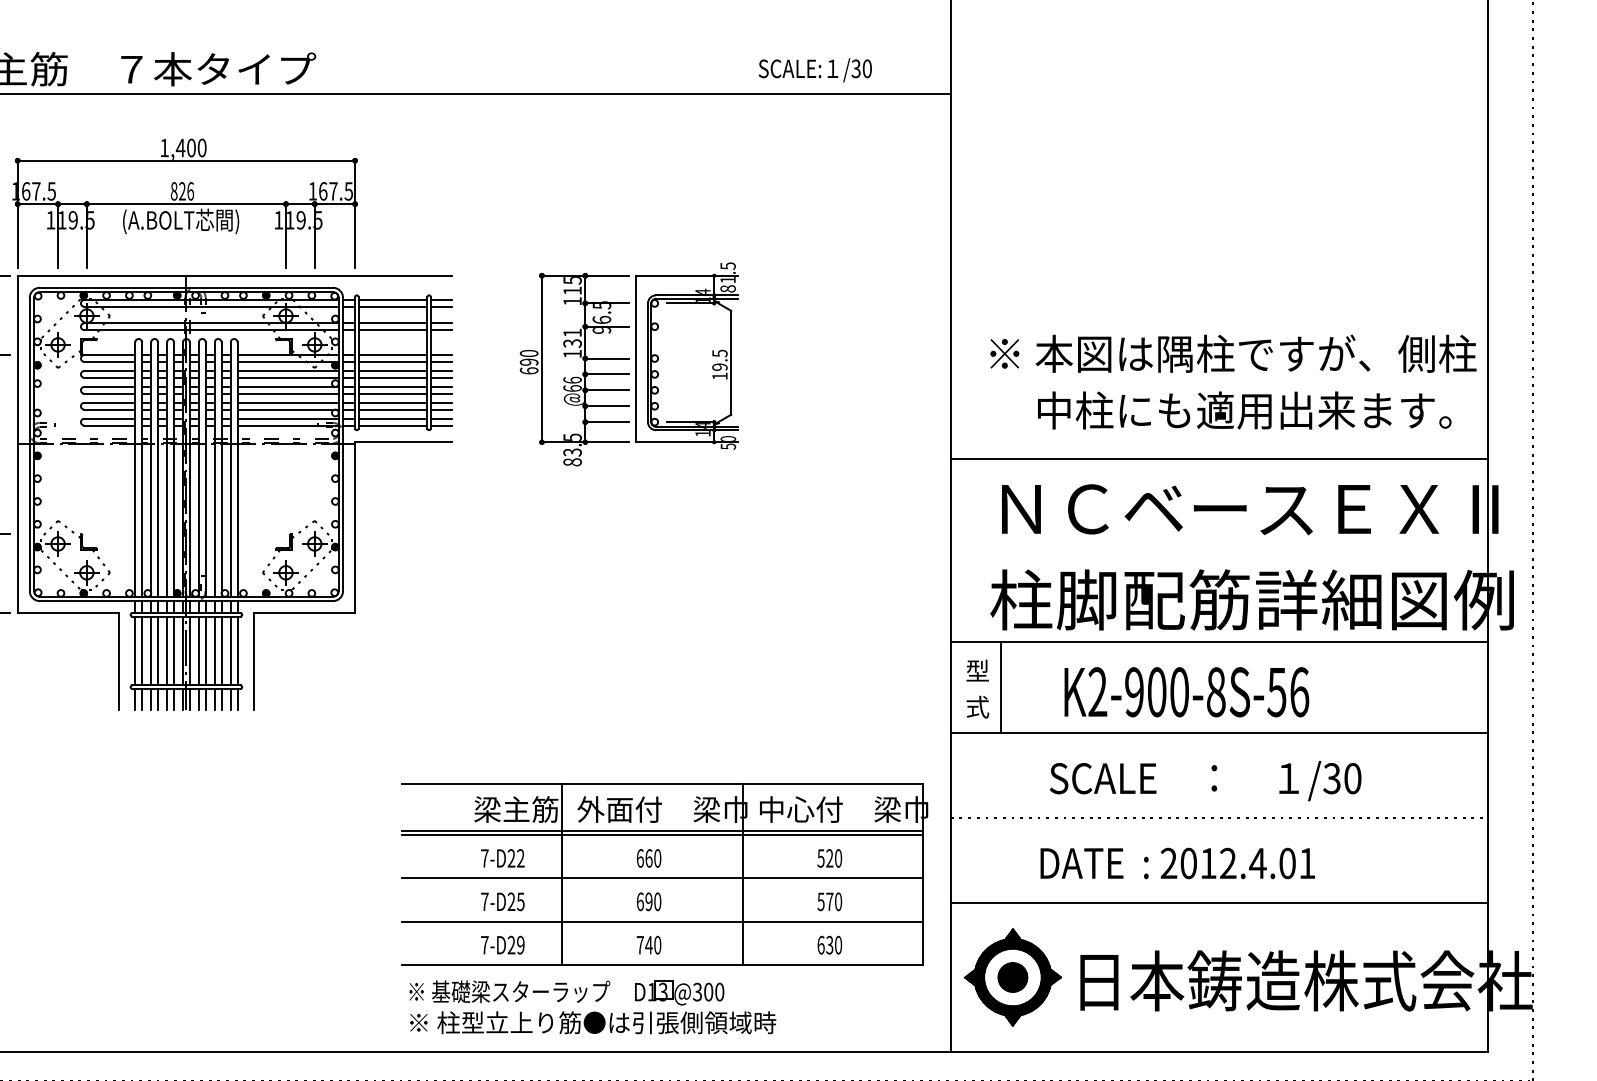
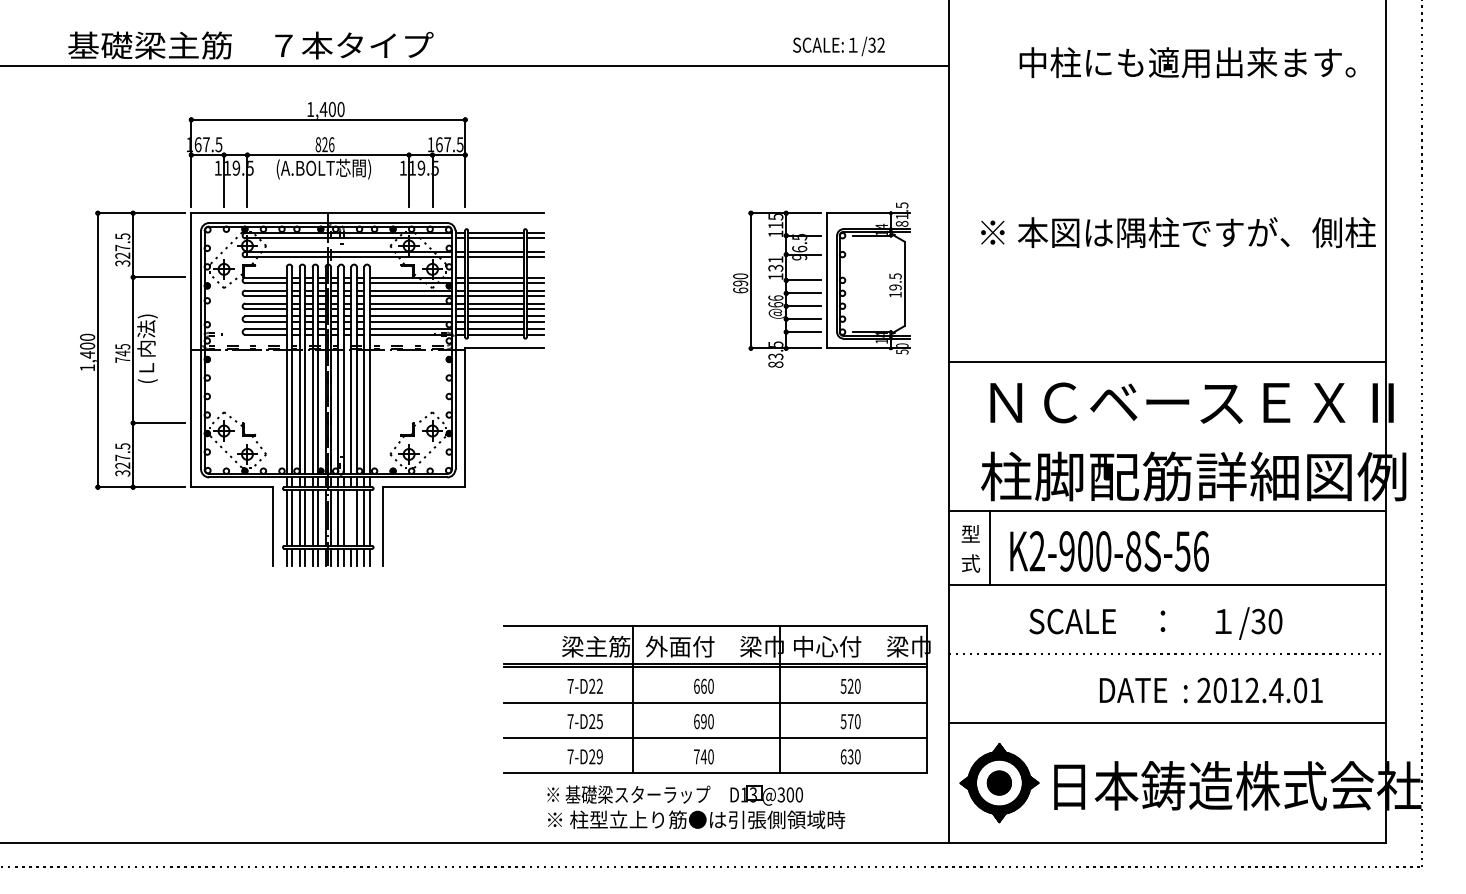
text: (866, 67) -> (880, 44), /30 -> /32
text: (1233, 353) -> (1178, 232), moved
part: (628, 363) -> (821, 284), moved
text: (1244, 410) -> (1187, 62), moved
line: (215, 650) -> (351, 517), removed
text: (1186, 692) -> (1109, 551), moved
text: (1178, 863) -> (1211, 690), moved
part: (593, 1007) -> (696, 807), moved

